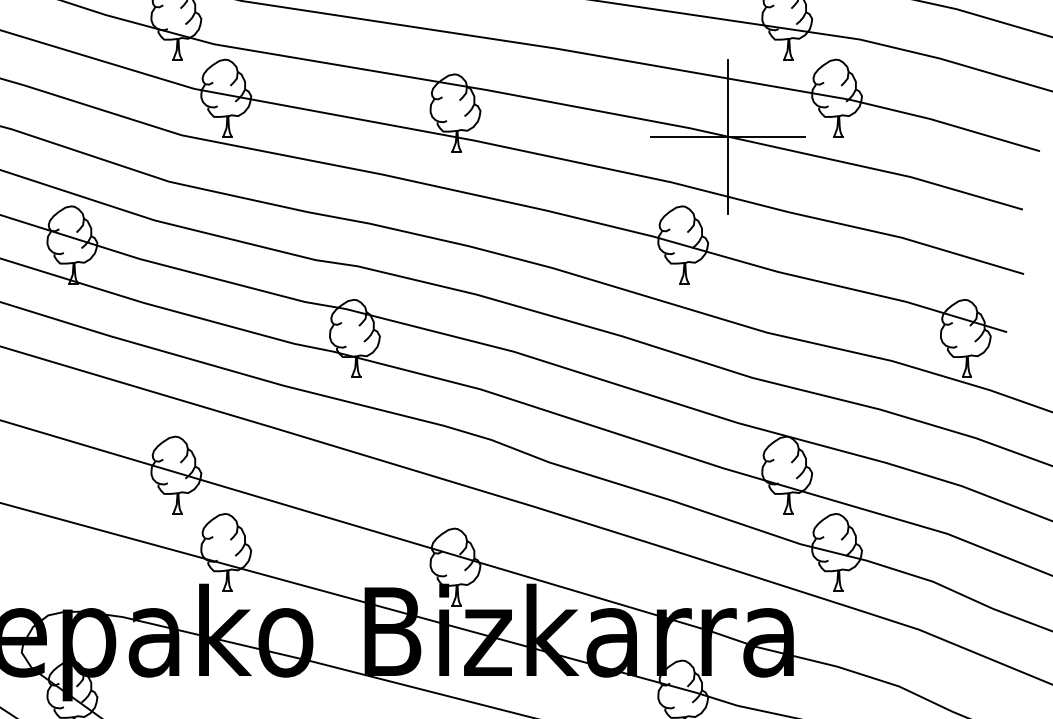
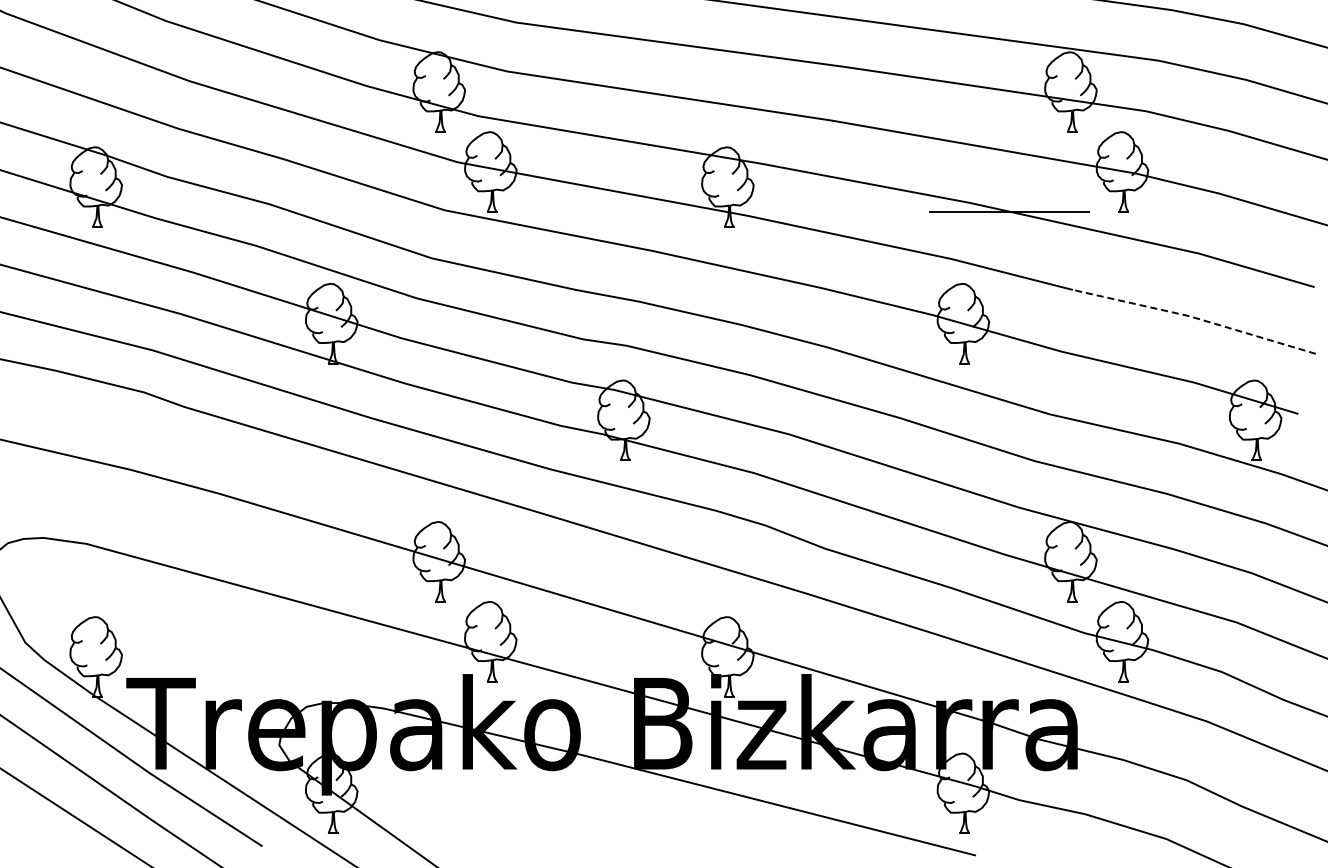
line: (727, 137) -> (1009, 212), removed
line: (906, 238) -> (1194, 317), solid -> dashed

